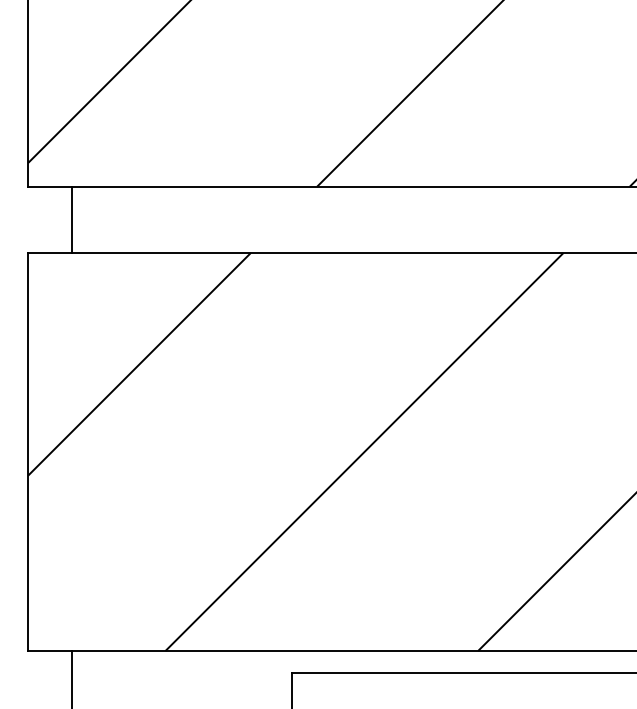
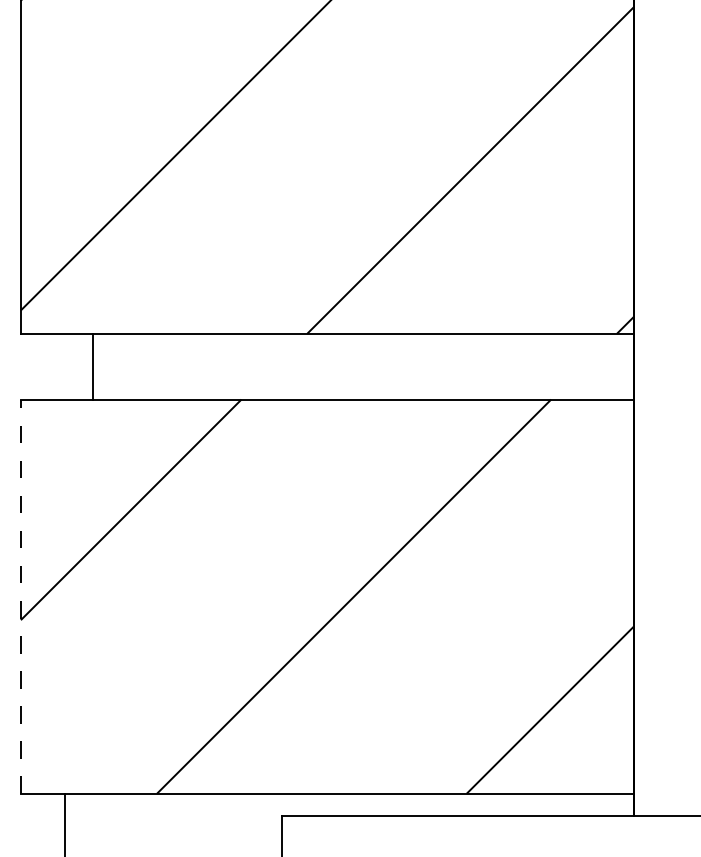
line: (72, 219) -> (92, 366), moved
line: (27, 451) -> (20, 596), solid -> dashed

